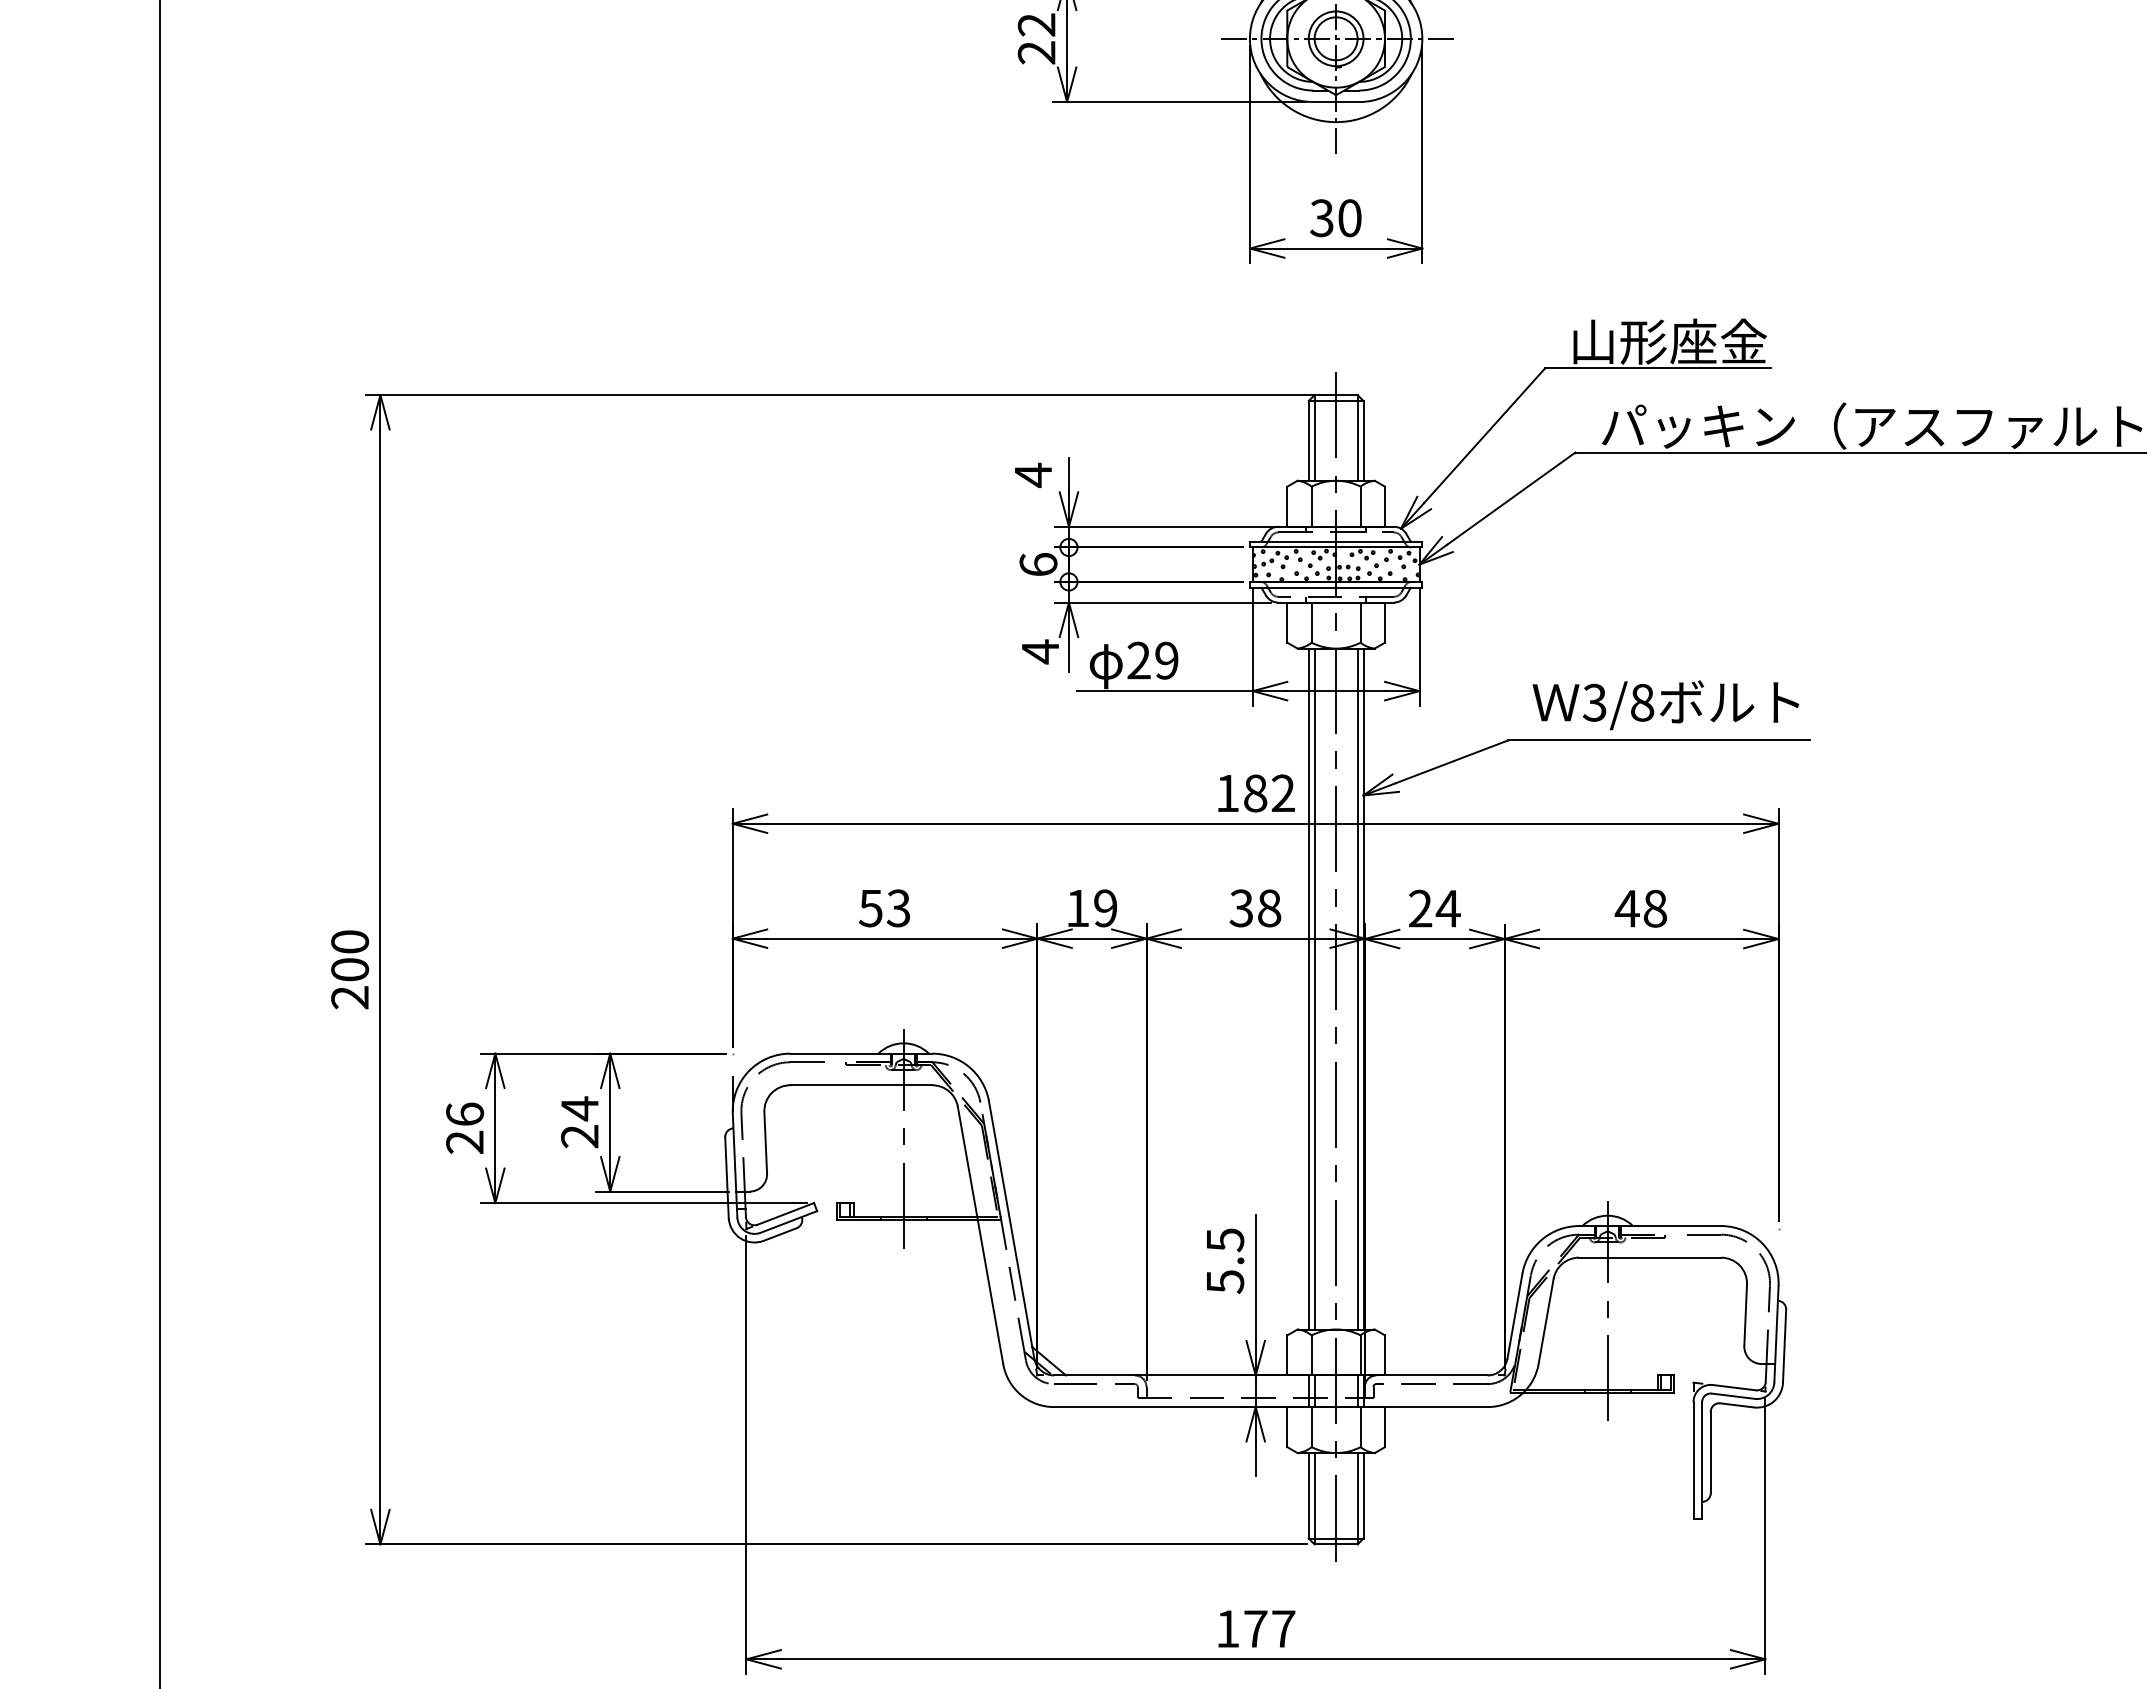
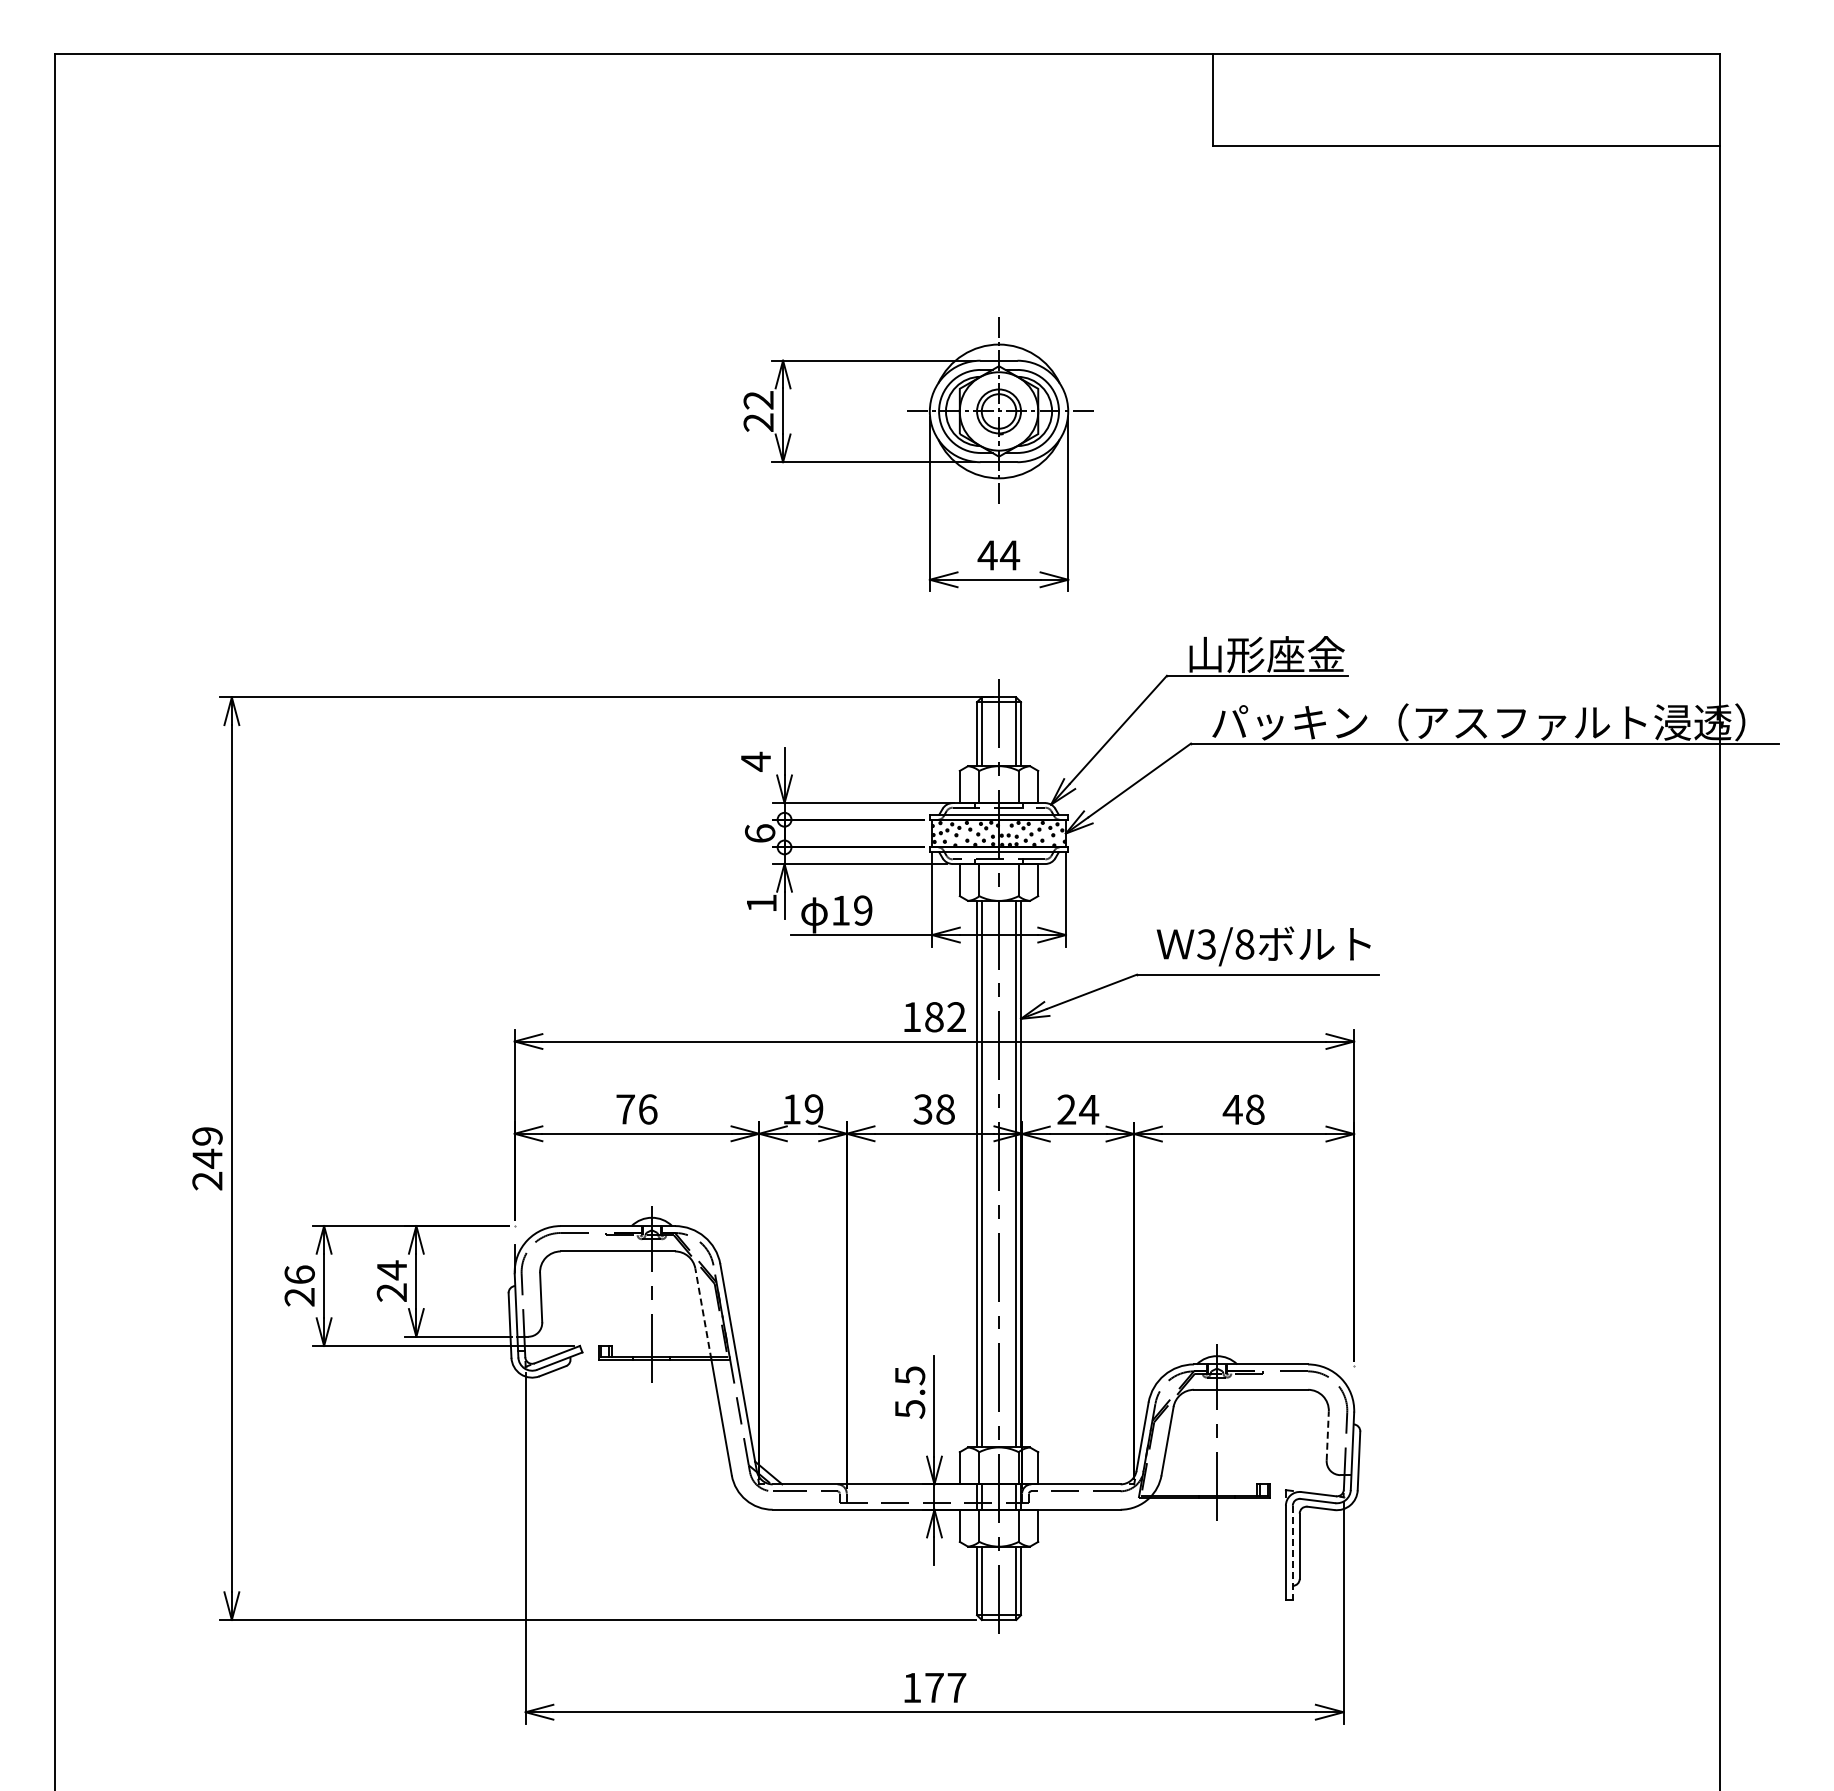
text: (1335, 218) -> (998, 555), 30 -> 44
text: (1040, 651) -> (761, 903), 4 -> 1
text: (1138, 660) -> (840, 910), 29 -> 19
text: (884, 908) -> (636, 1109), 53 -> 76
text: (350, 955) -> (207, 1147), 200 -> 249
line: (967, 1162) -> (703, 1313), solid -> dashed
line: (1745, 1315) -> (1327, 1436), solid -> dashed
line: (1701, 1460) -> (1292, 1552), solid -> dashed

